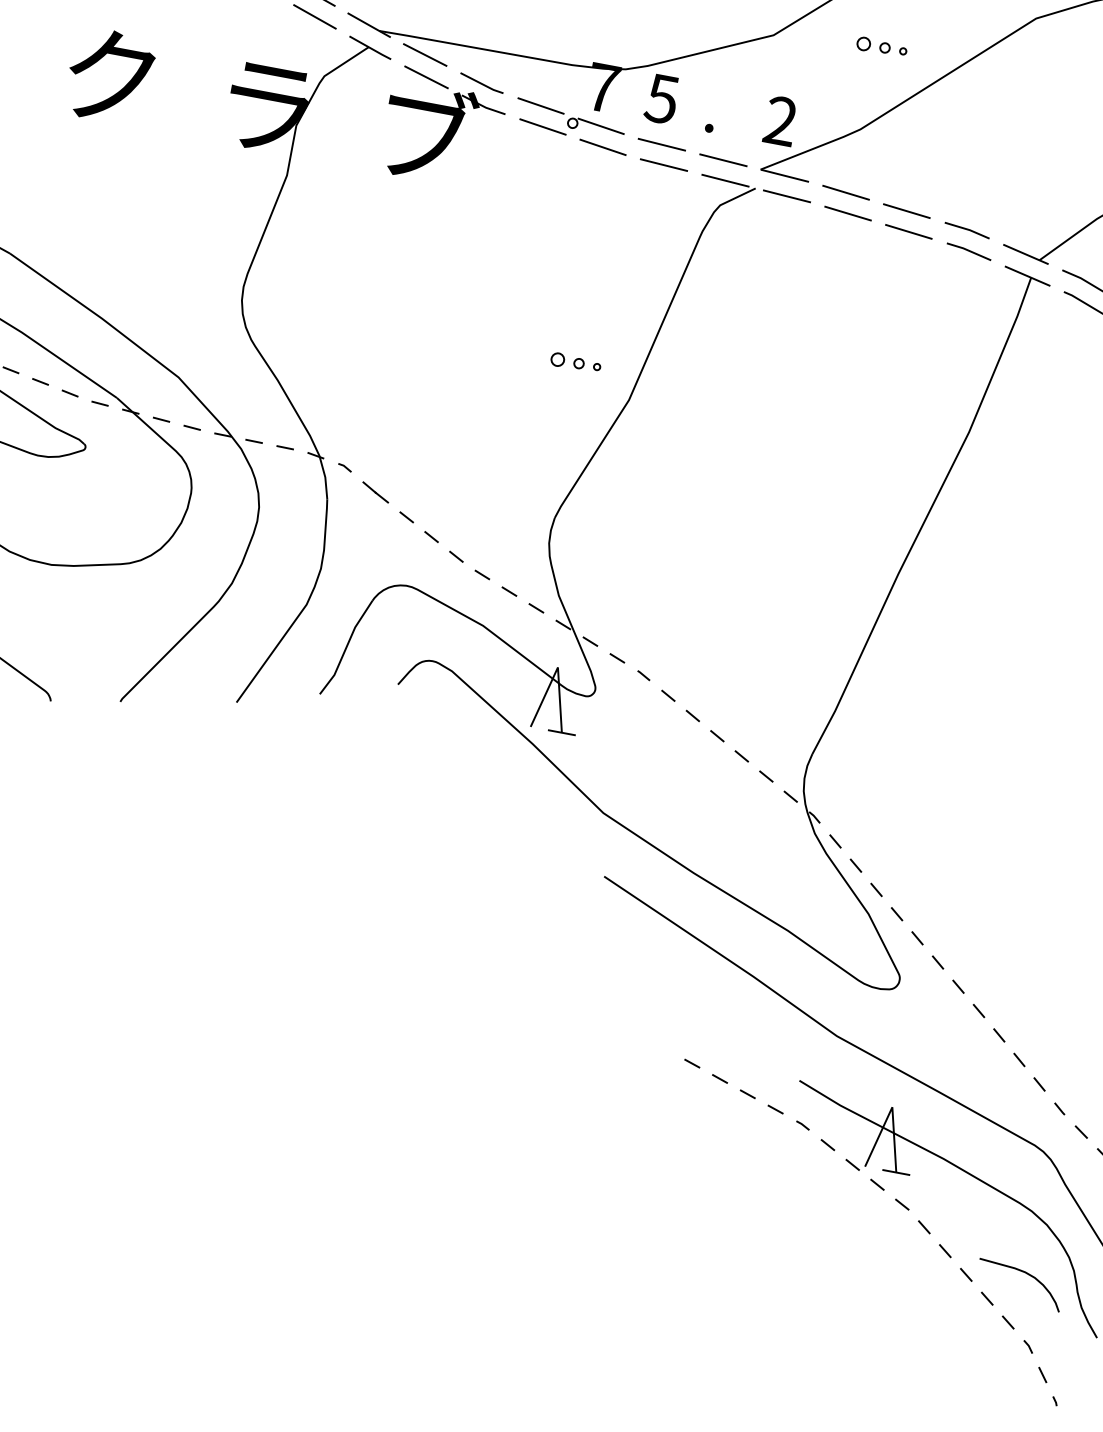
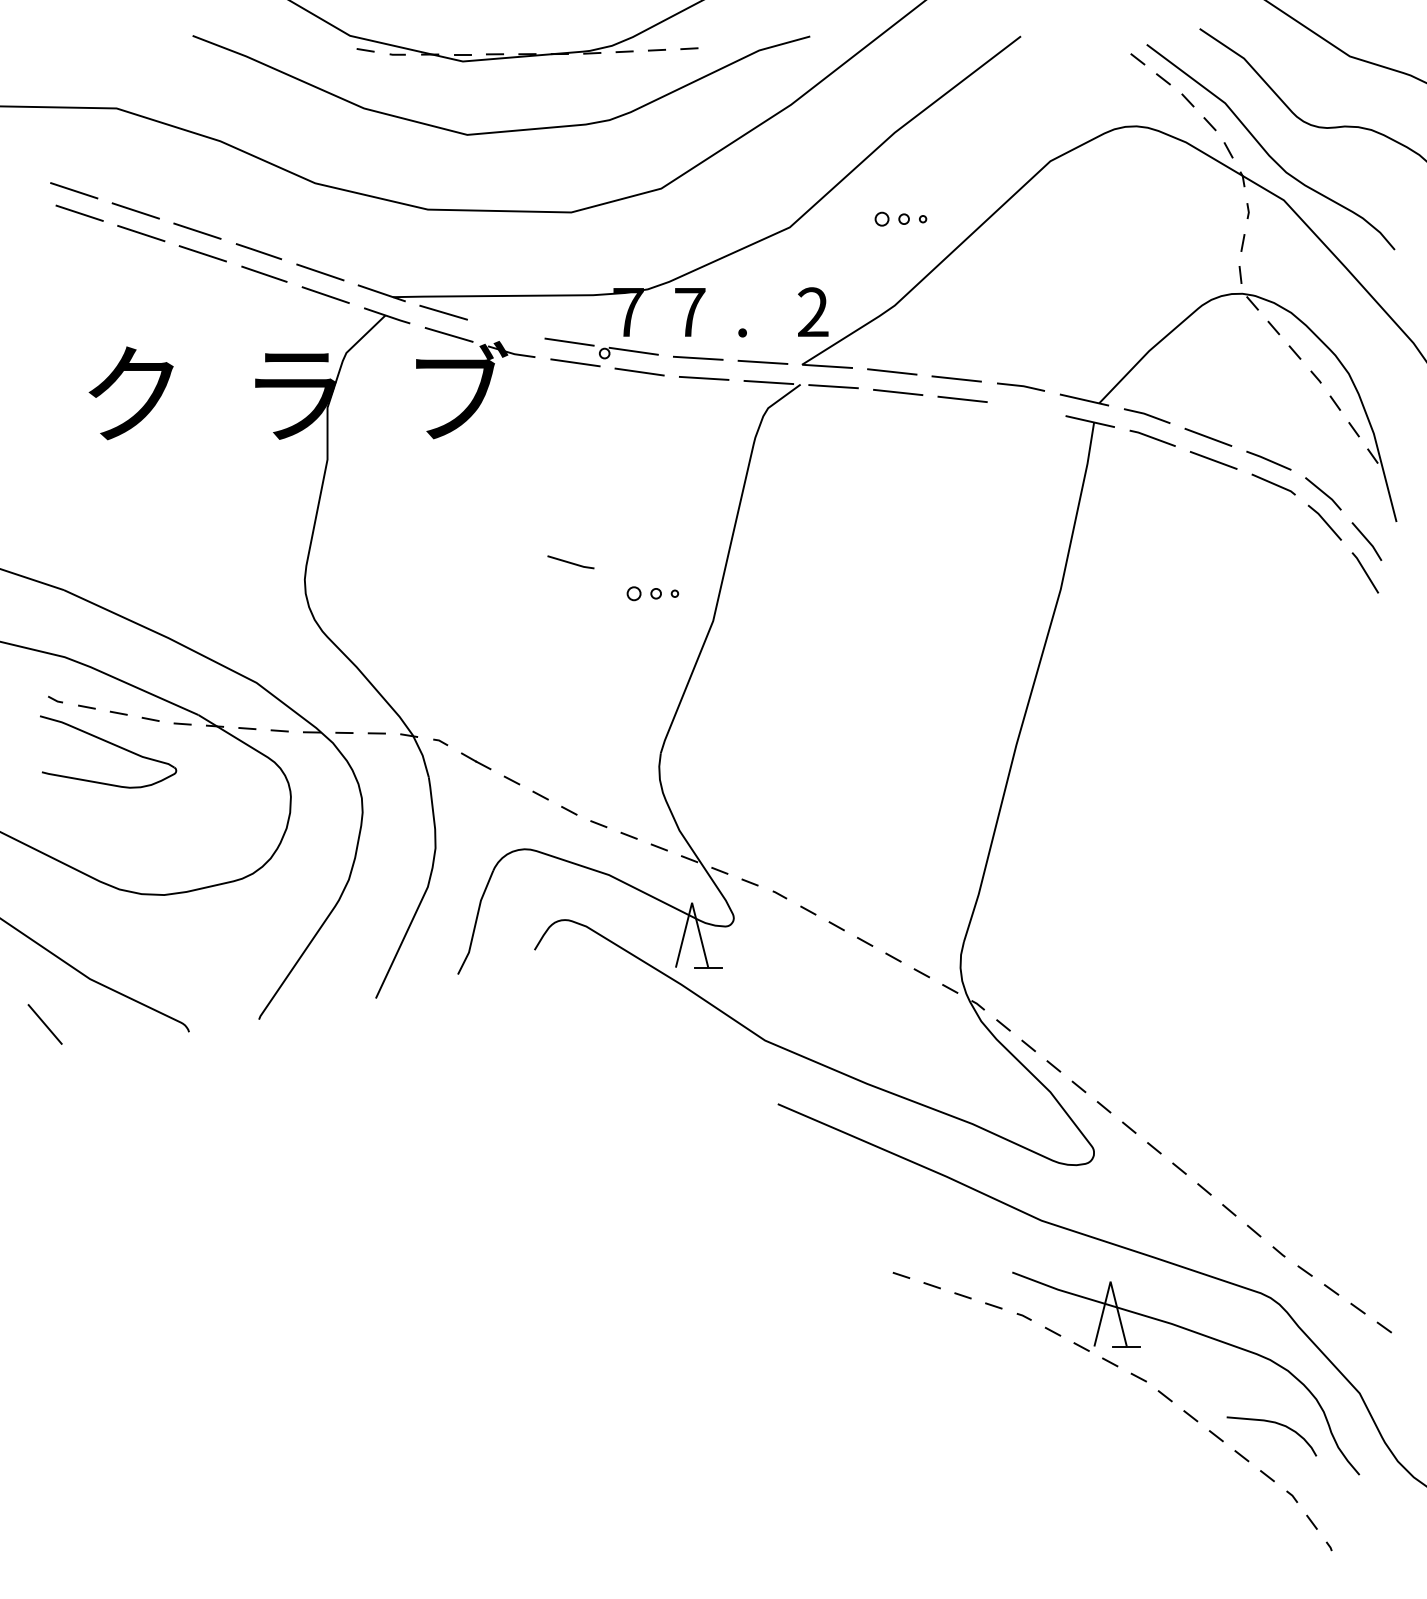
line: (481, 83) -> (570, 562), moved
text: (661, 99) -> (689, 312), 5 -> 7
line: (968, 251) -> (1026, 407), removed

